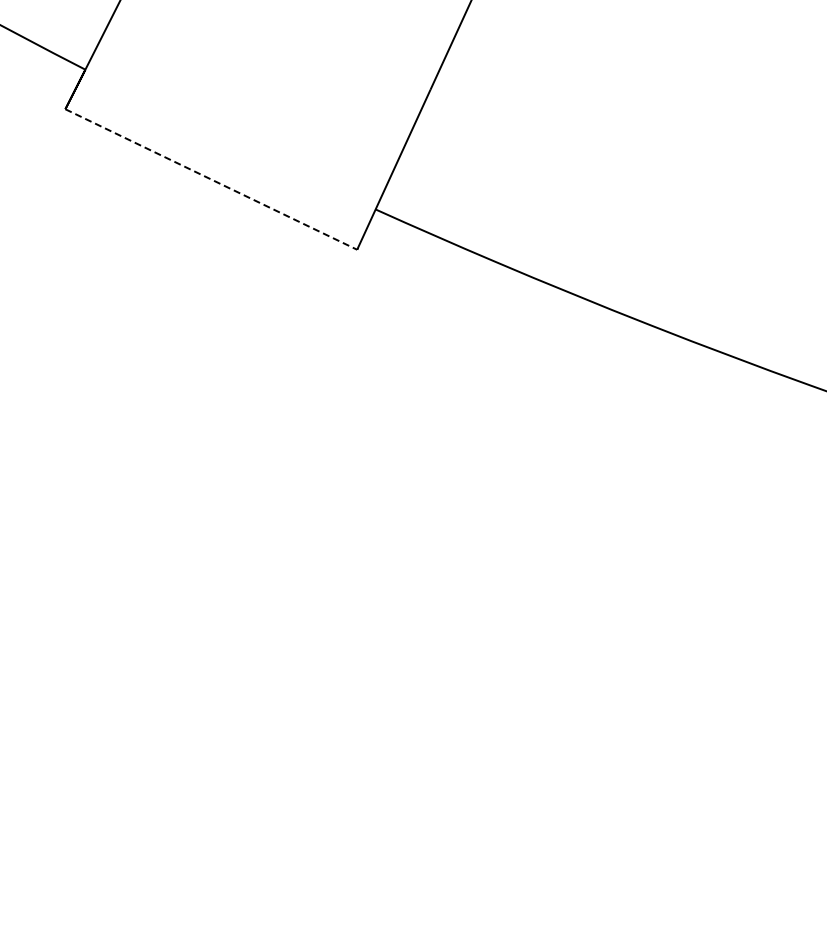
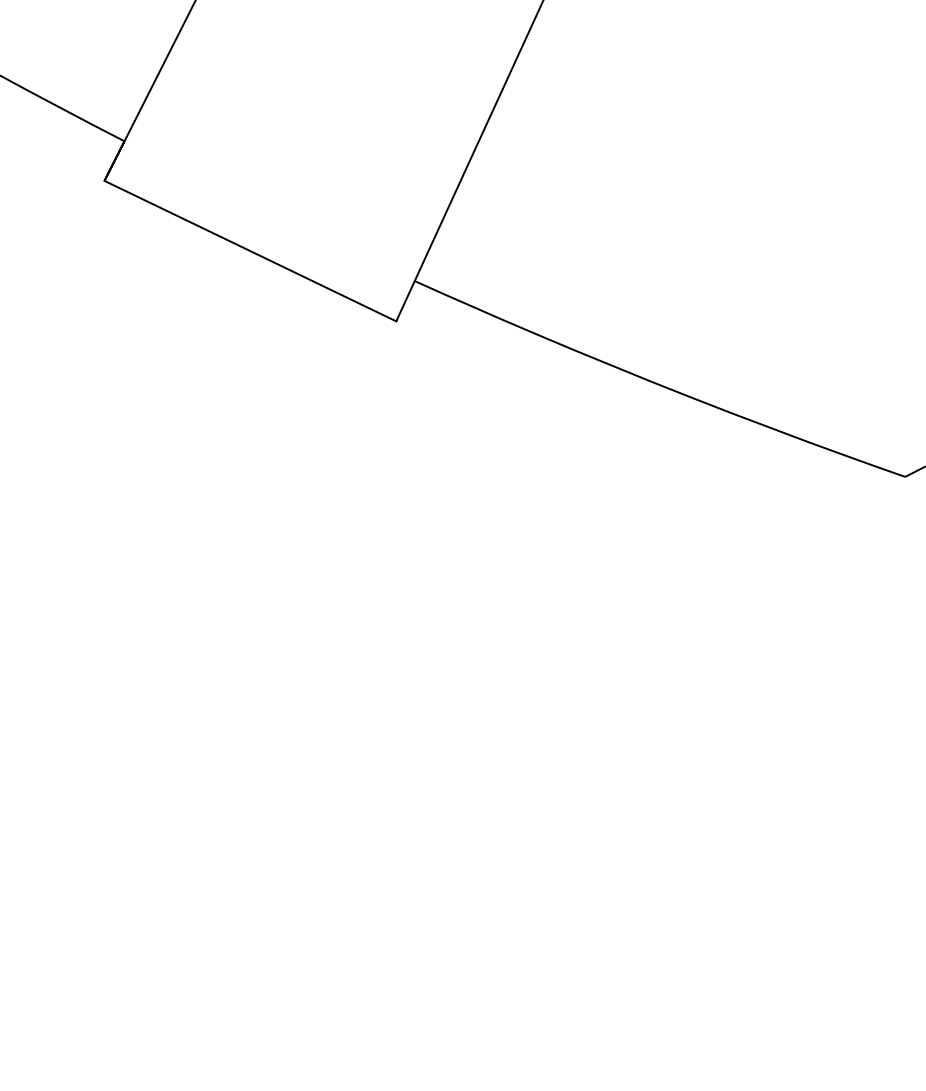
line: (211, 179) -> (250, 251), dashed -> solid

